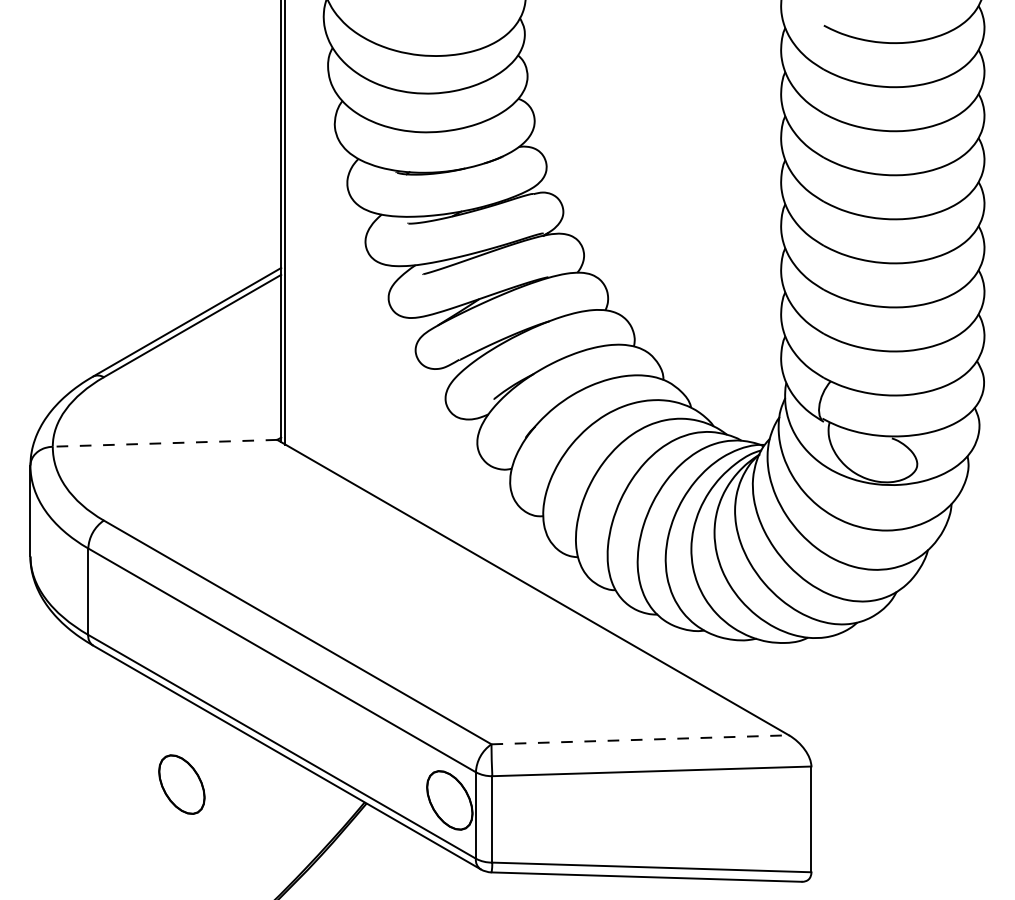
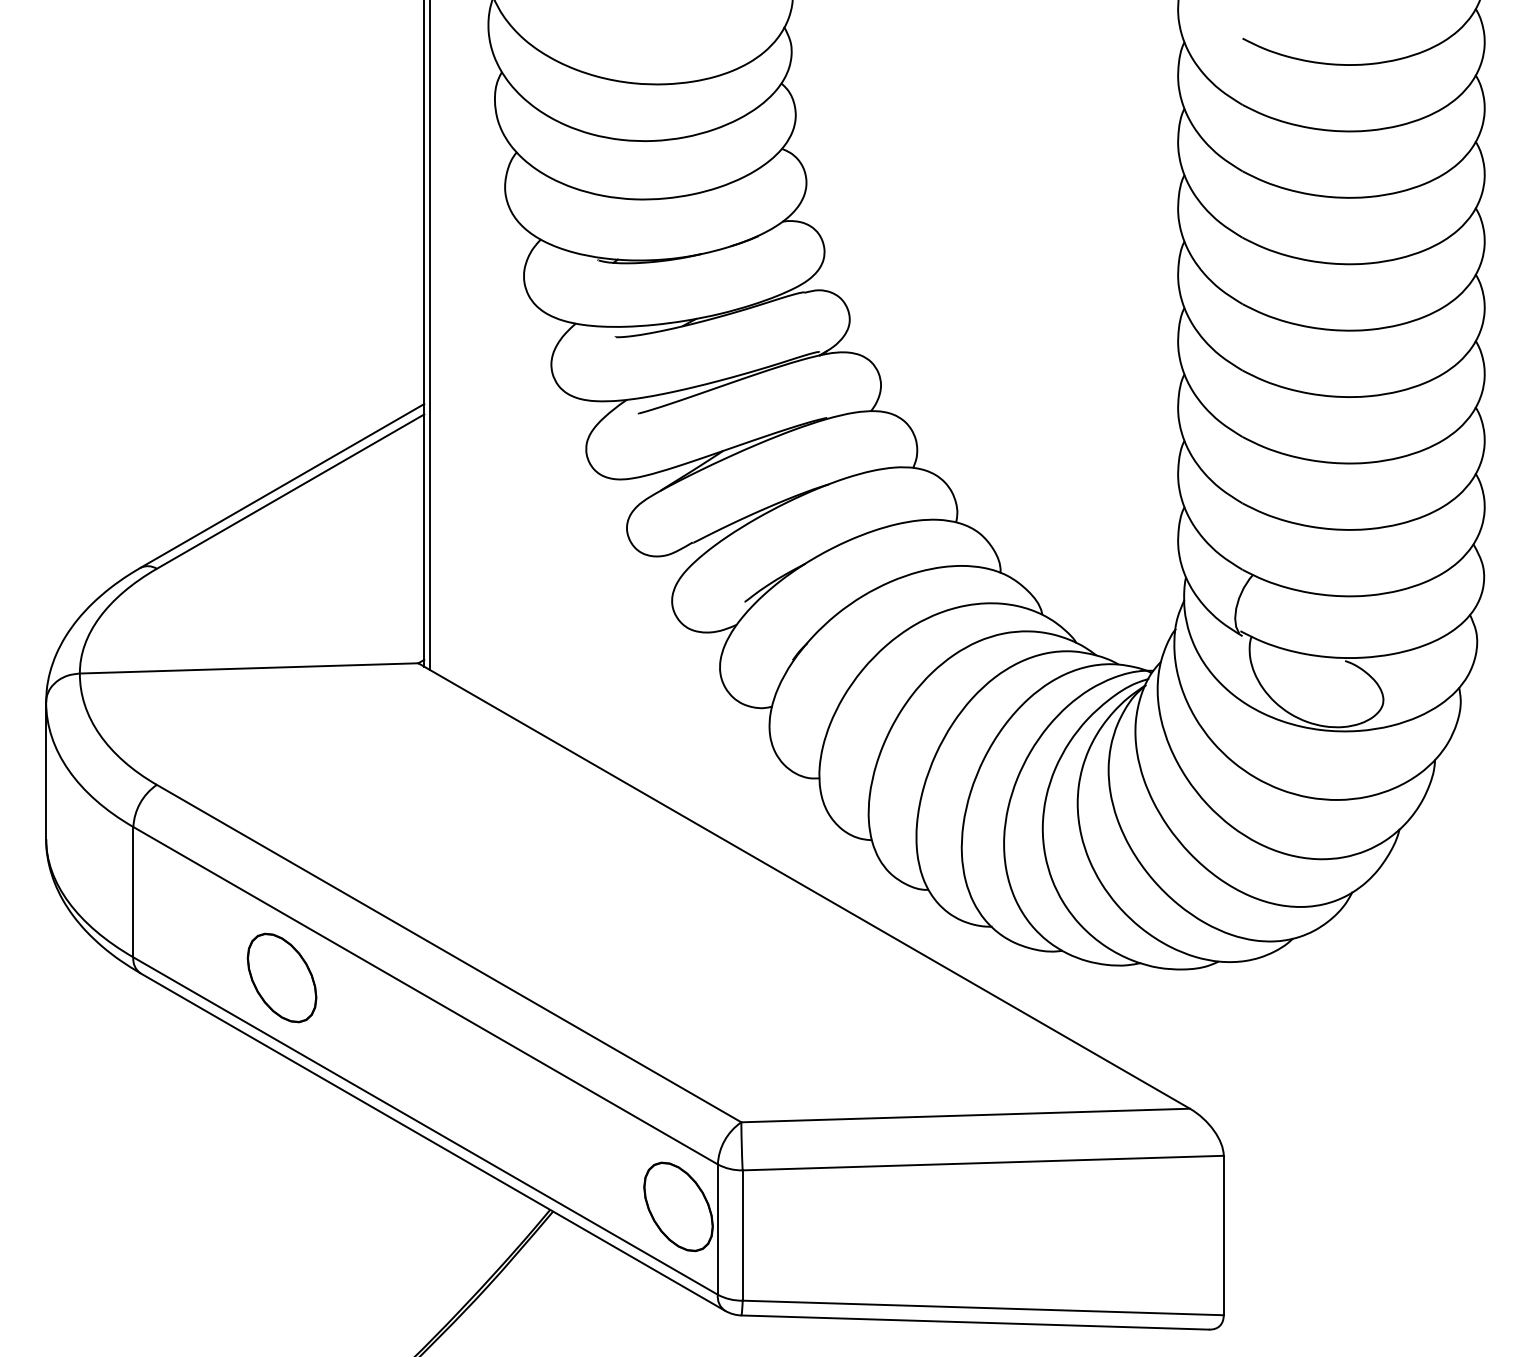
line: (164, 443) -> (248, 668), dashed -> solid
line: (640, 739) -> (966, 1115), dashed -> solid
part: (181, 784) -> (281, 977), moved

